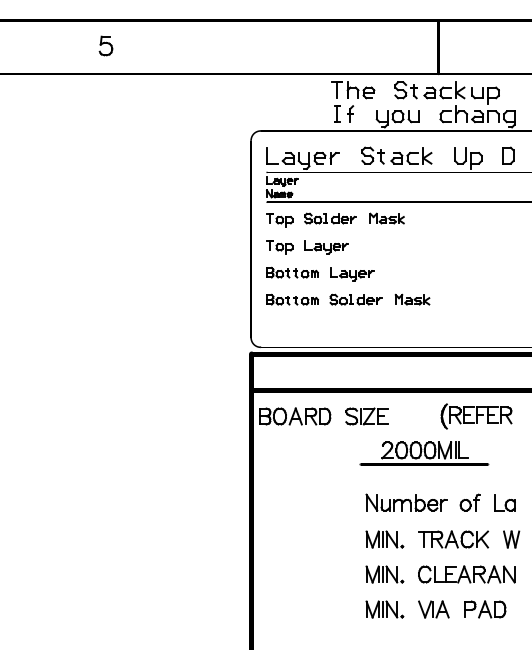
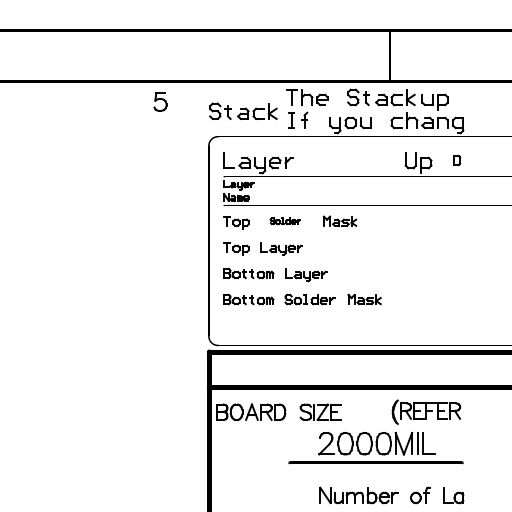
part: (105, 45) -> (159, 101), moved
part: (396, 155) -> (242, 111), moved
part: (508, 155) -> (457, 160), size x0.6
part: (330, 218) -> (285, 221), size x0.6
part: (424, 453) -> (376, 447), size x1.4

